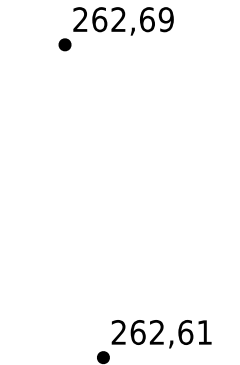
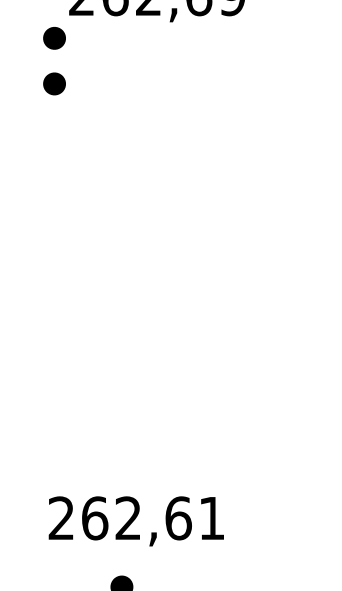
part: (64, 70) -> (53, 83), added
text: (161, 334) -> (136, 521), moved

